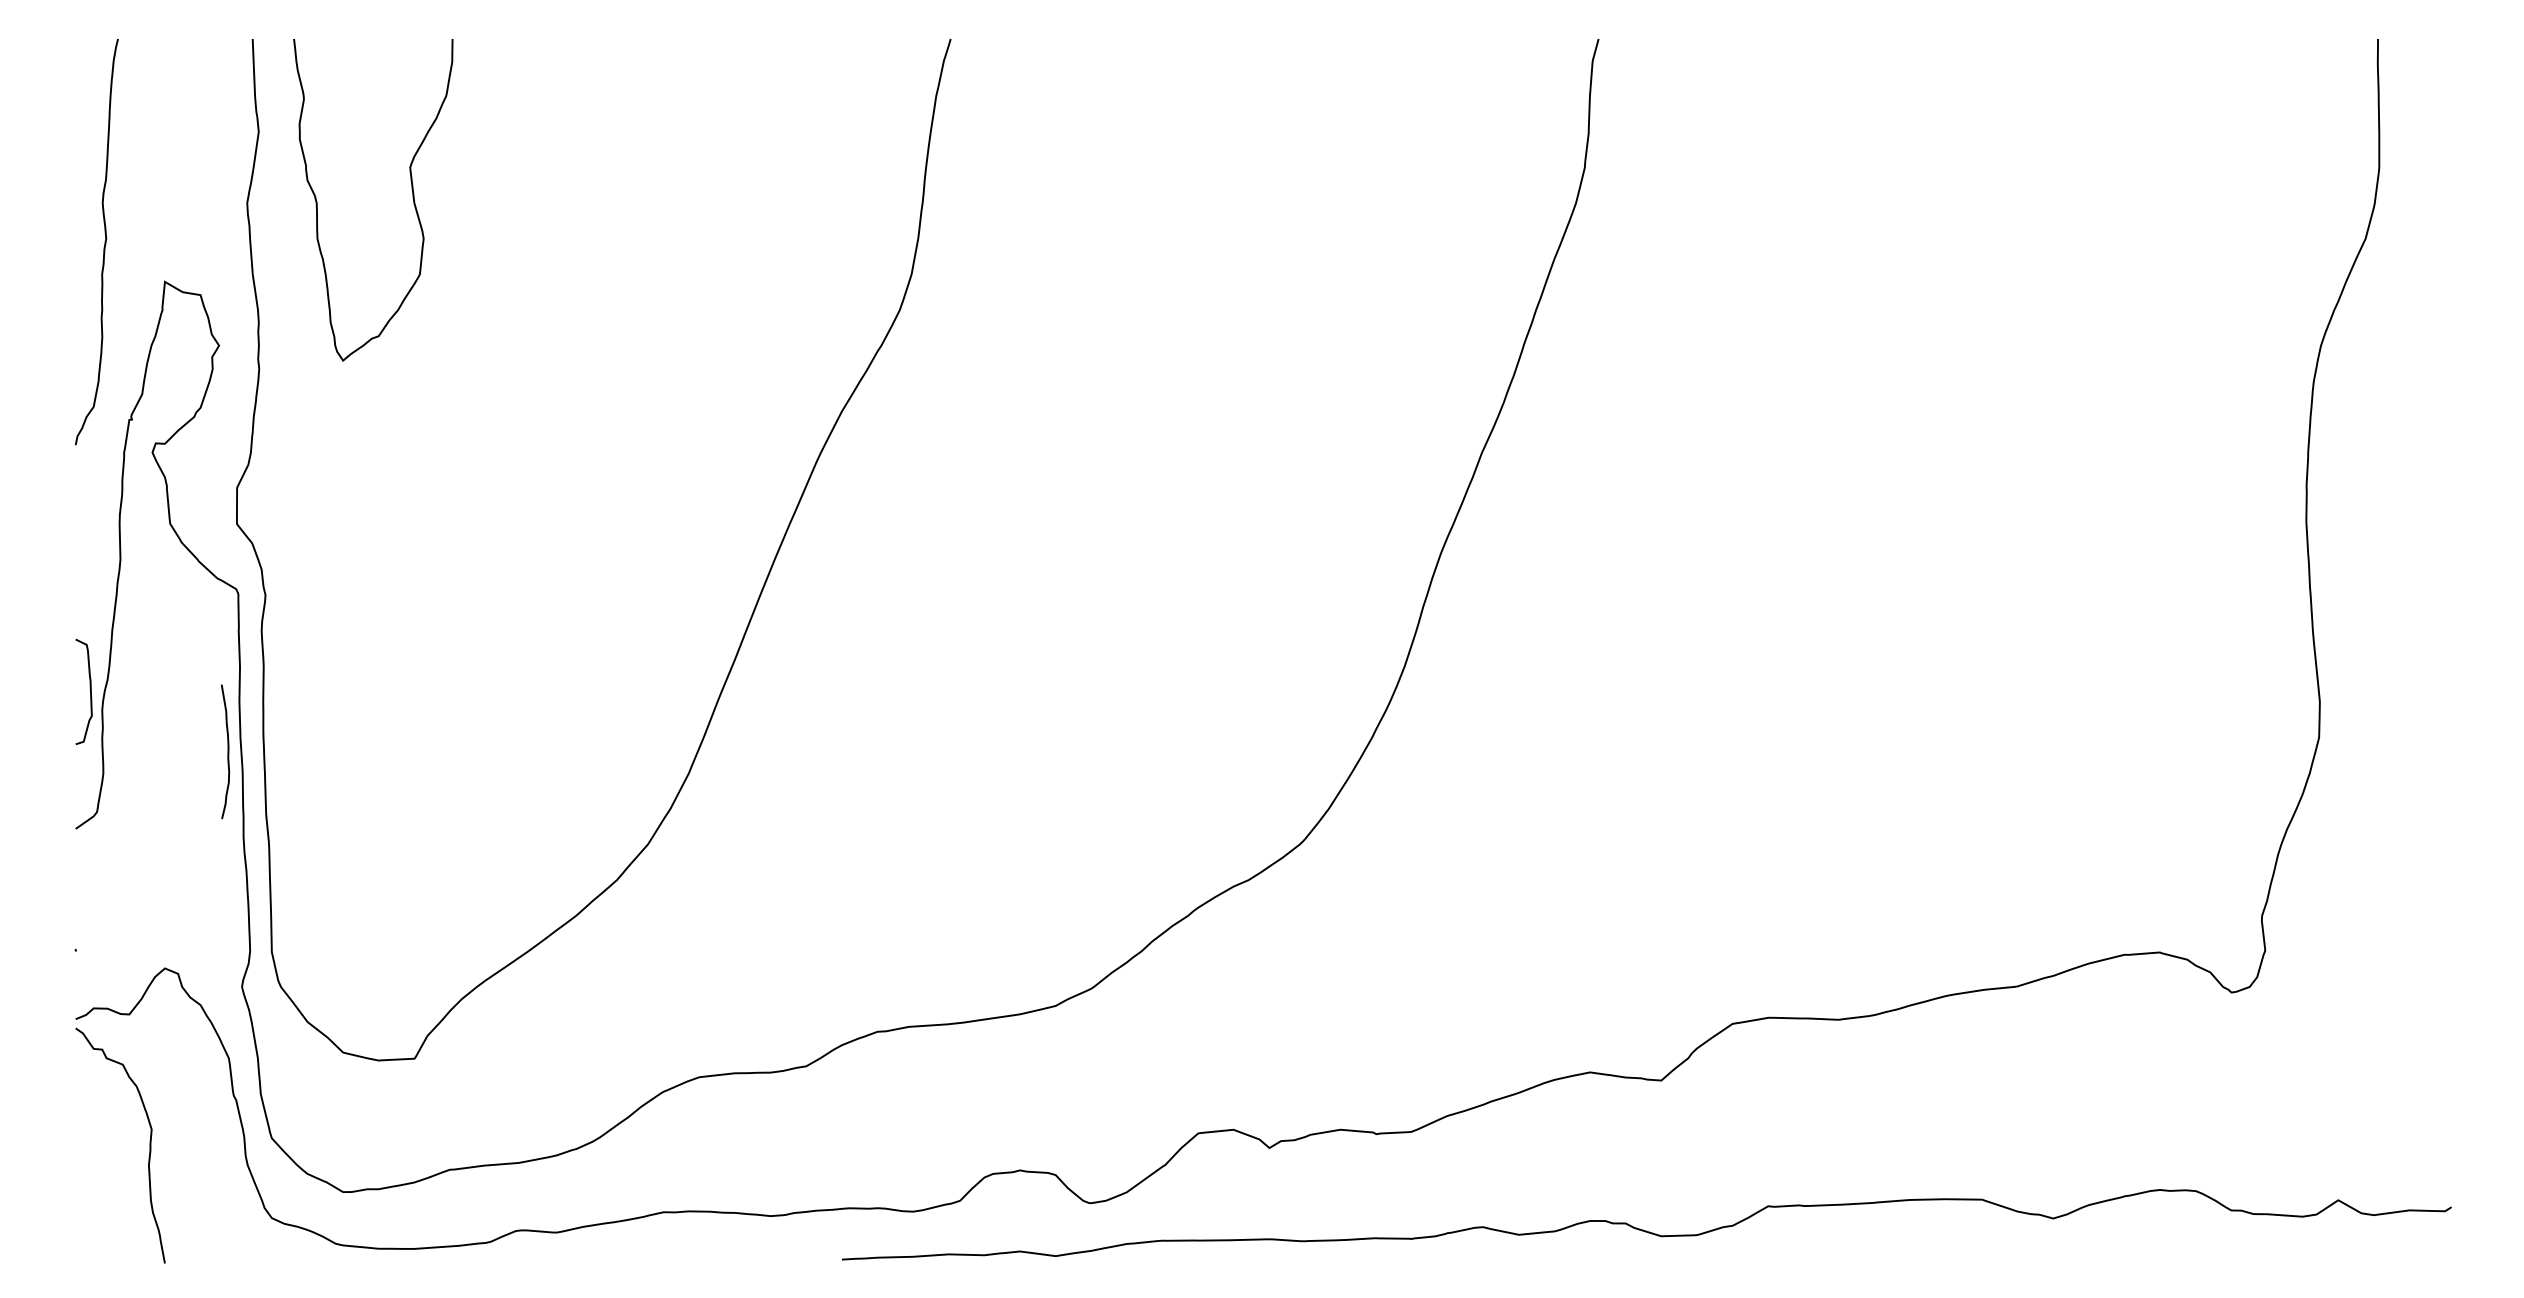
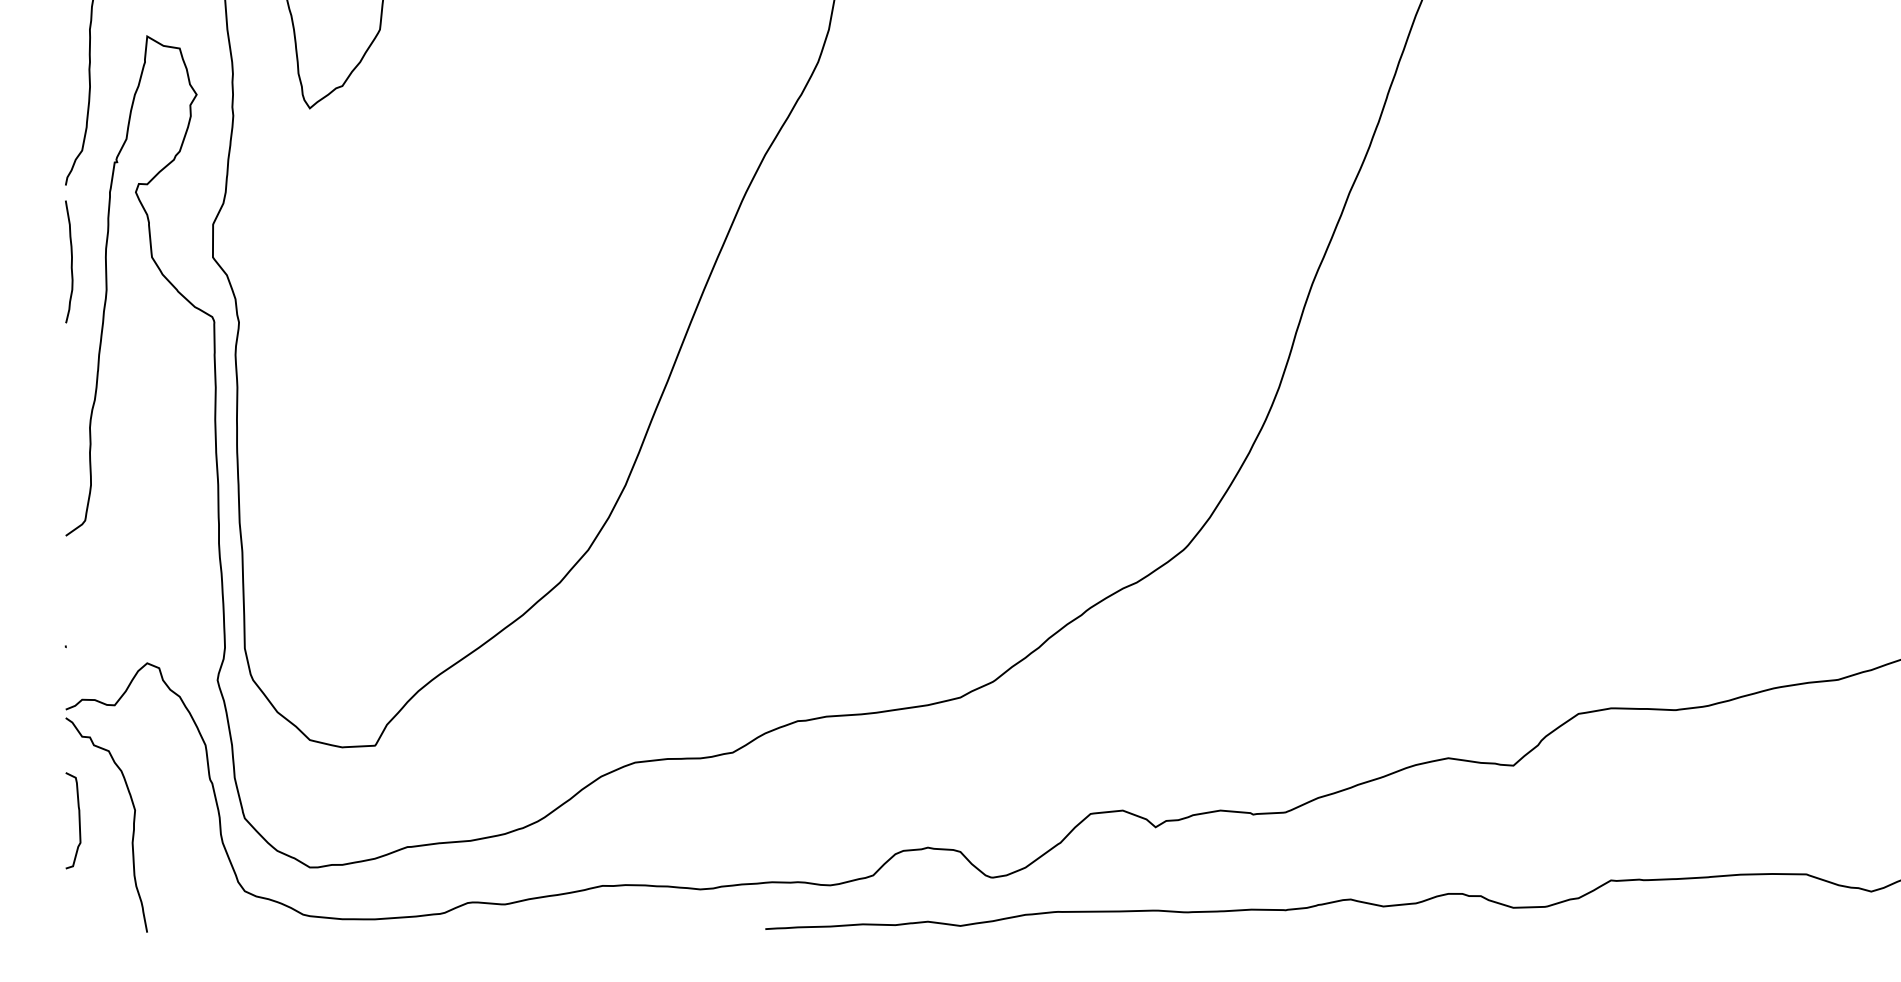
curve: (89, 688) -> (78, 817), moved
curve: (227, 751) -> (71, 261), moved

